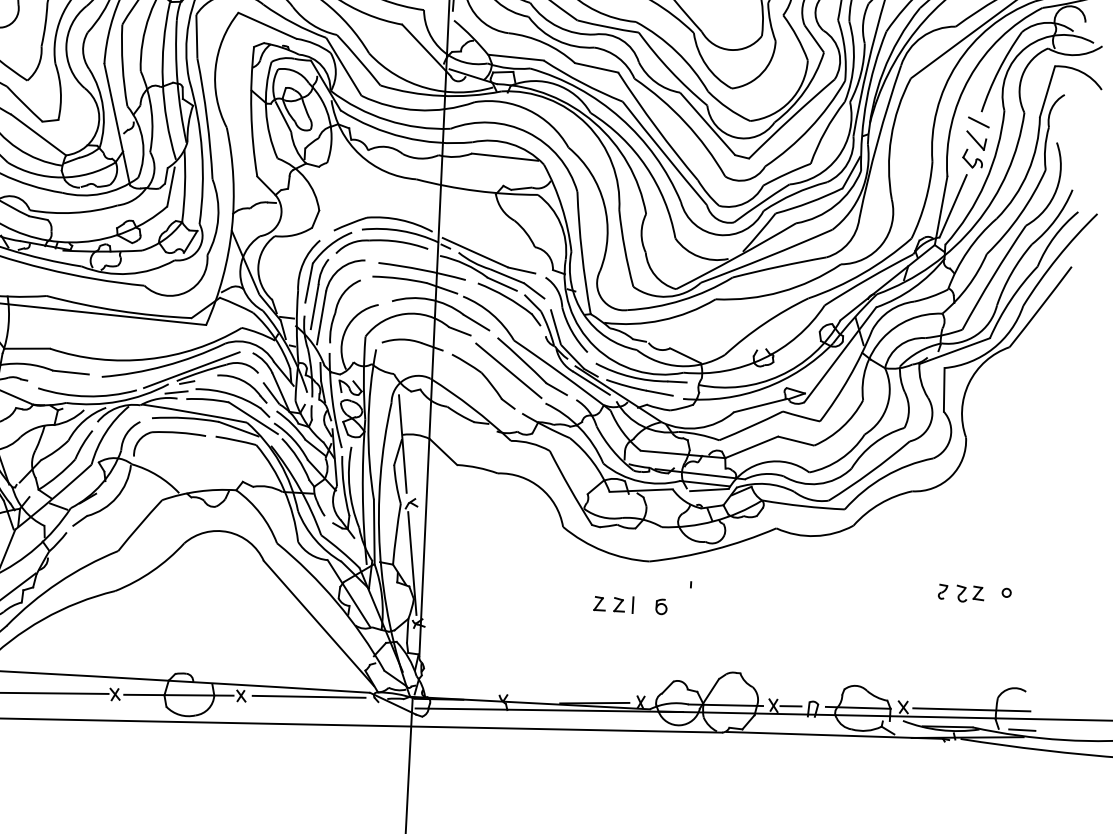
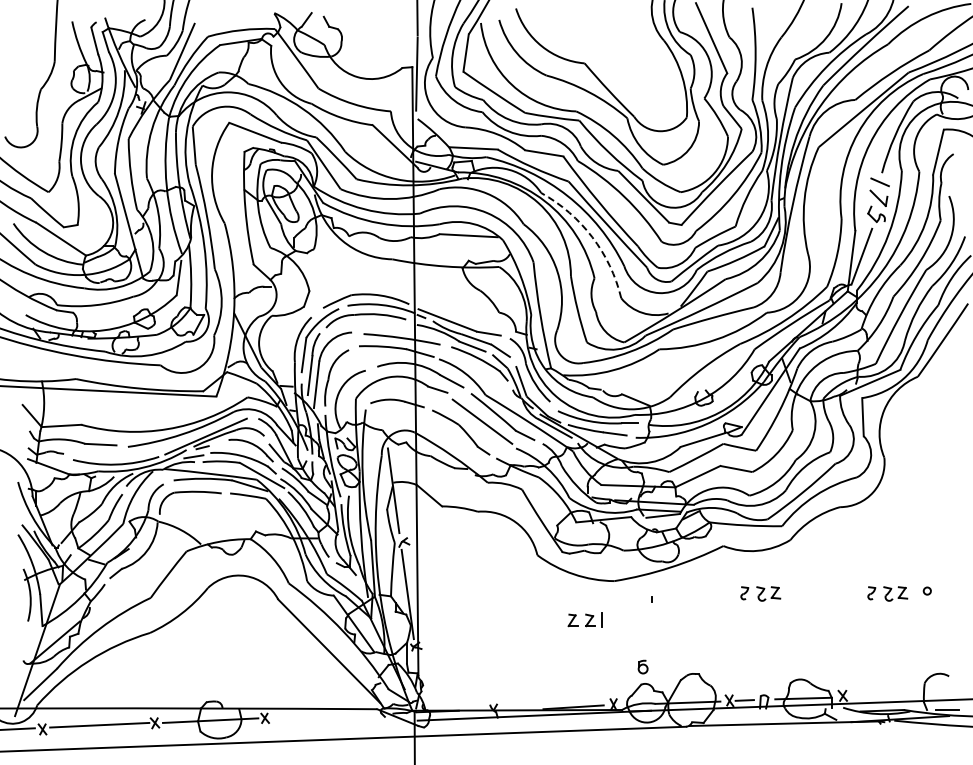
arc: (646, 167) -> (592, 237), solid -> dashed
part: (815, 584) -> (760, 593), added
part: (660, 606) -> (642, 666), moved
line: (309, 696) -> (324, 715), removed
line: (971, 709) -> (902, 694), removed

